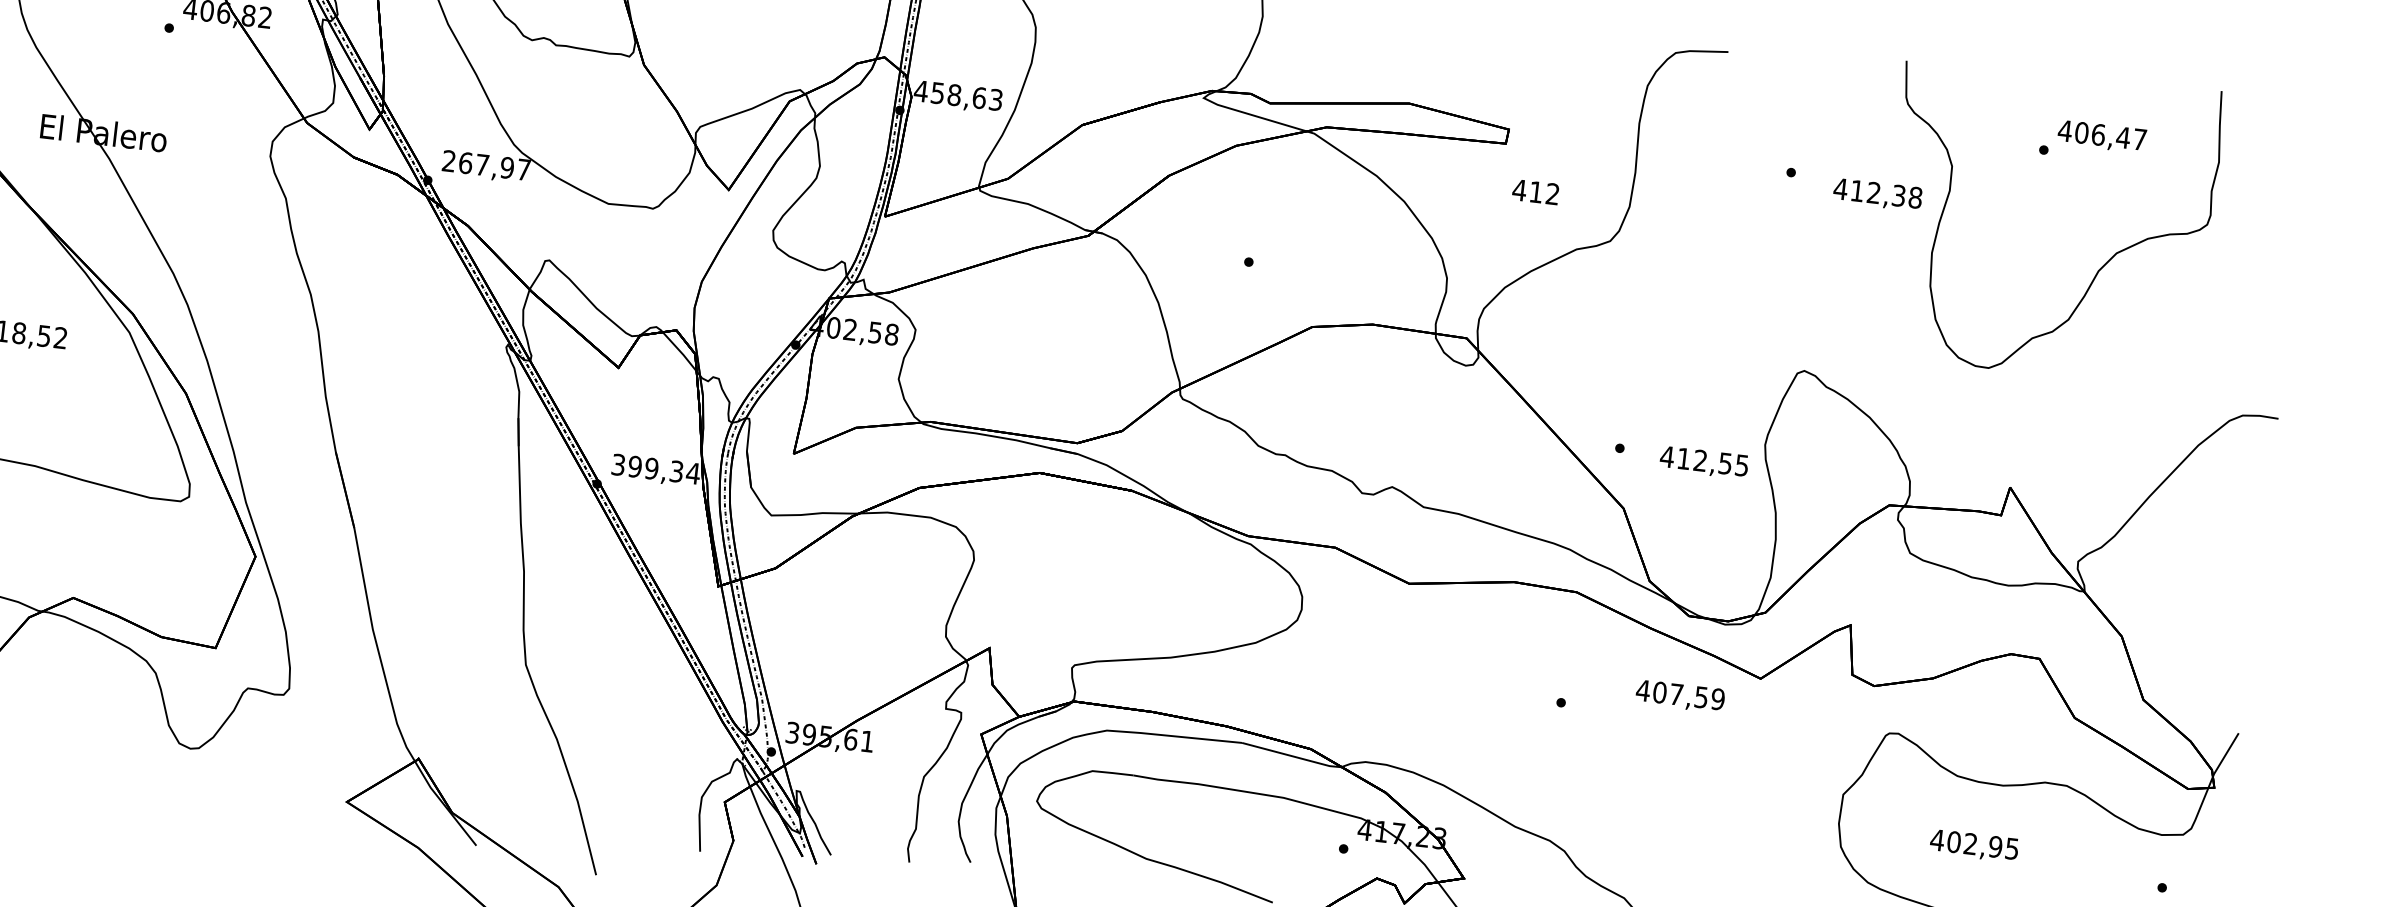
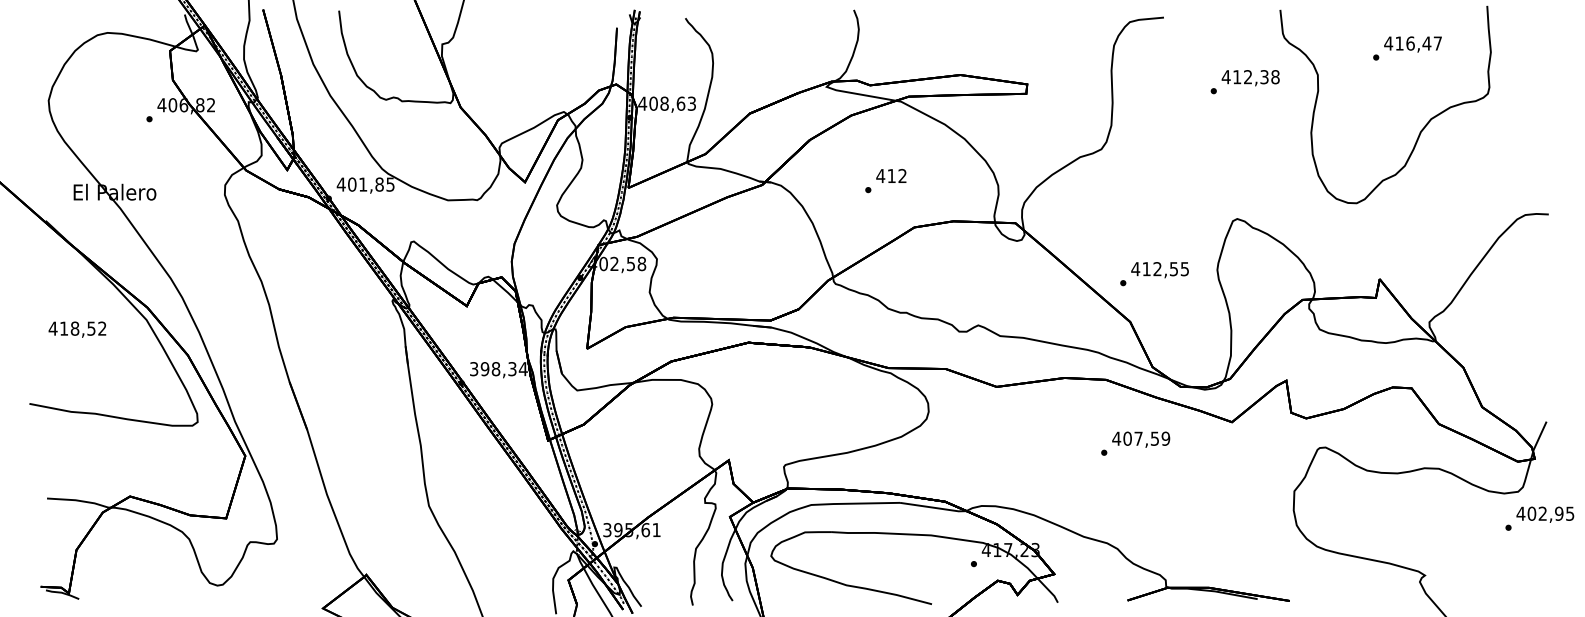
text: (937, 92) -> (653, 103), 458,63 -> 408,63
text: (2081, 132) -> (1399, 43), 406,47 -> 416,47
text: (485, 165) -> (365, 184), 267,97 -> 401,85
text: (1536, 191) -> (891, 175), moved
text: (1877, 195) -> (1250, 78), moved
text: (1703, 463) -> (1159, 270), moved
text: (650, 469) -> (495, 369), 399,34 -> 398,34
text: (1680, 696) -> (1141, 439), moved
text: (1974, 845) -> (1545, 514), moved

